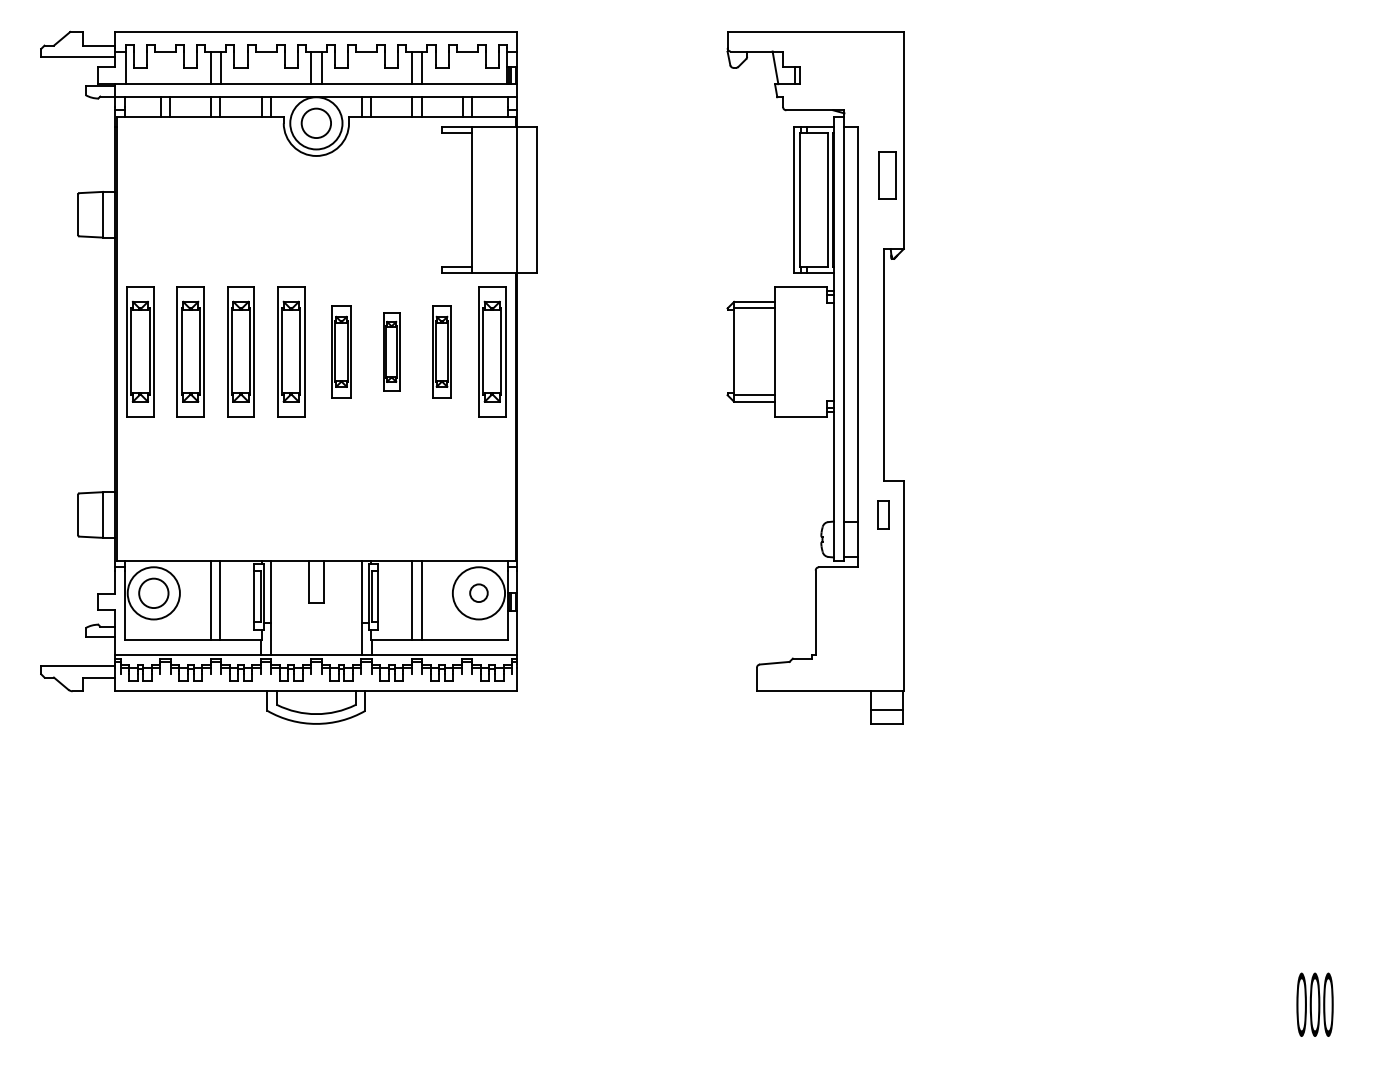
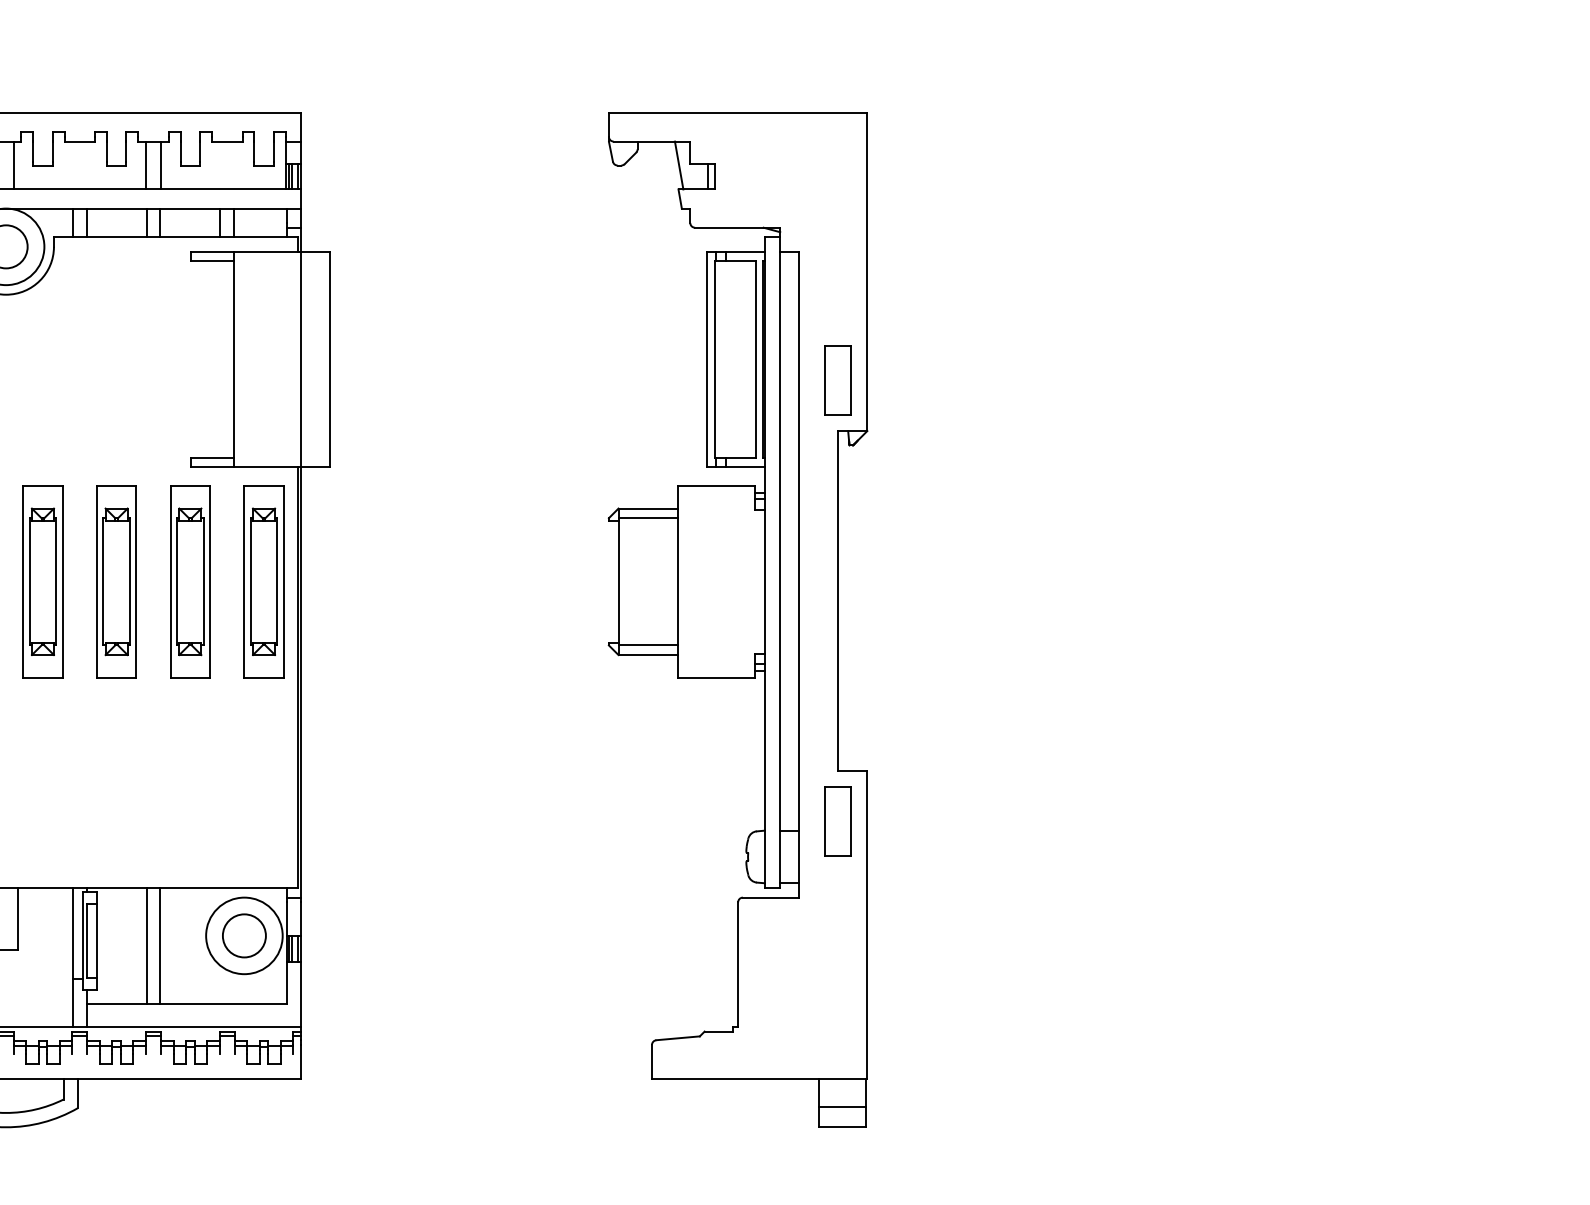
part: (887, 175) -> (837, 380), moved
part: (341, 351) -> (42, 581), size x1.43
part: (391, 351) -> (116, 581), size x1.67
part: (441, 351) -> (189, 581), size x1.43
part: (883, 515) -> (837, 821), size x1.67
circle: (478, 592) -> (243, 934), size x1.67

